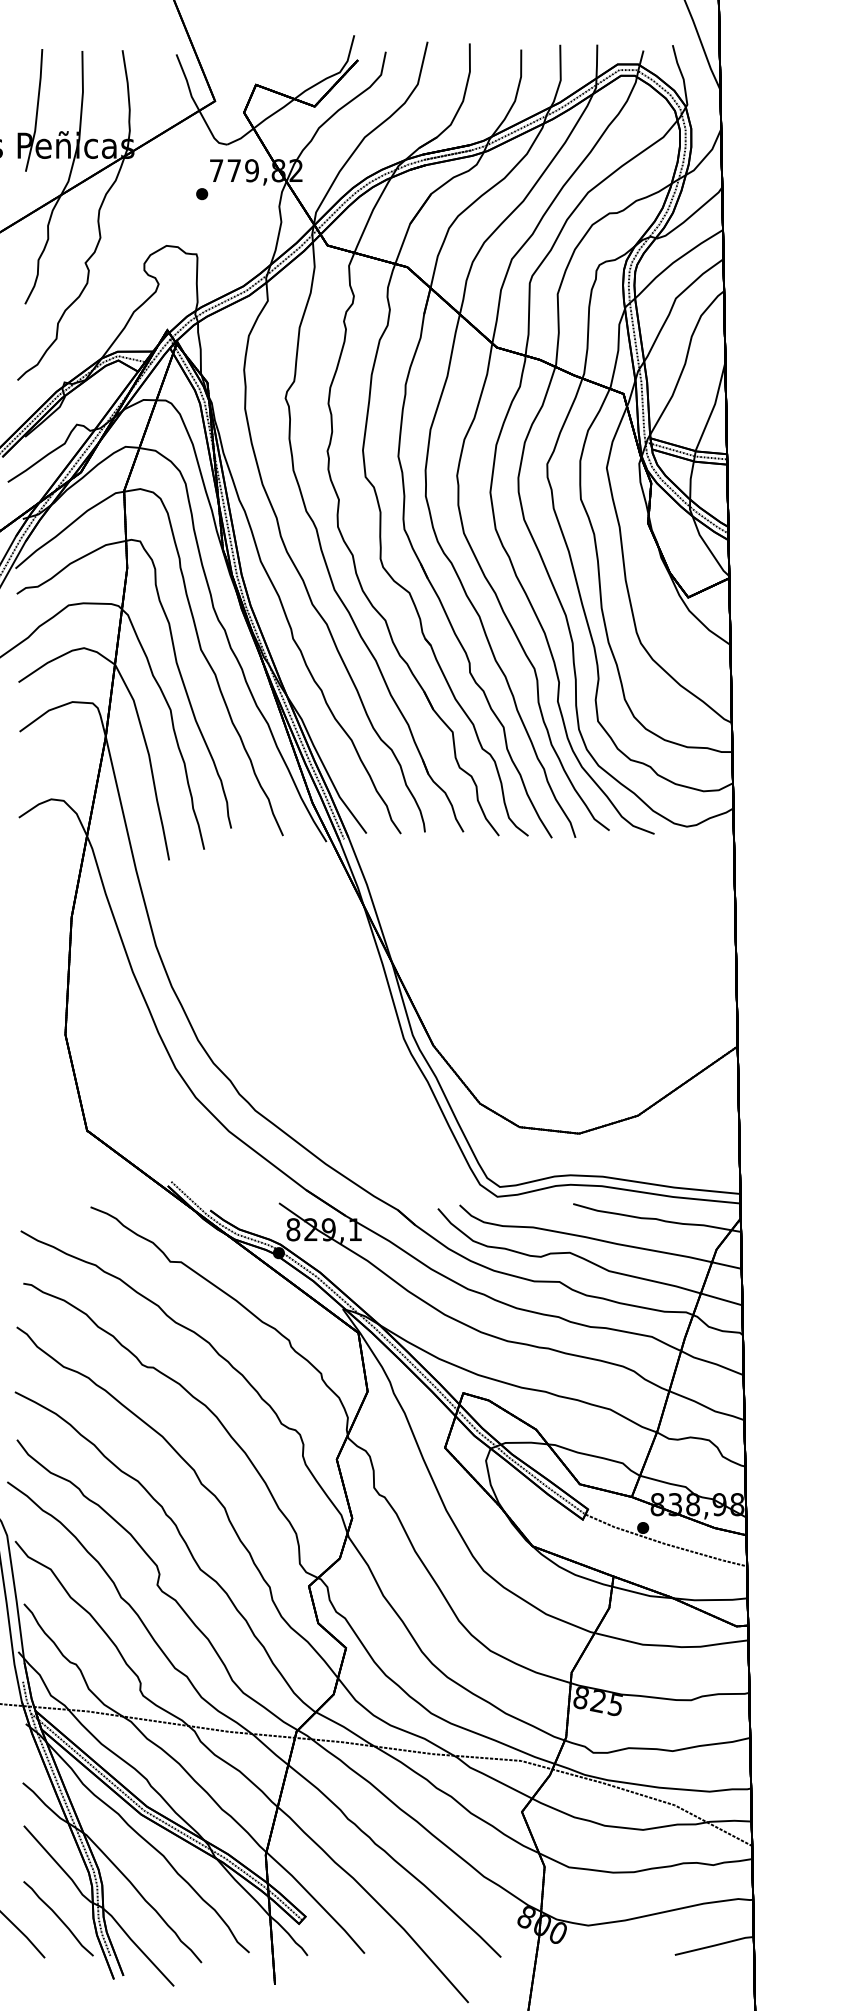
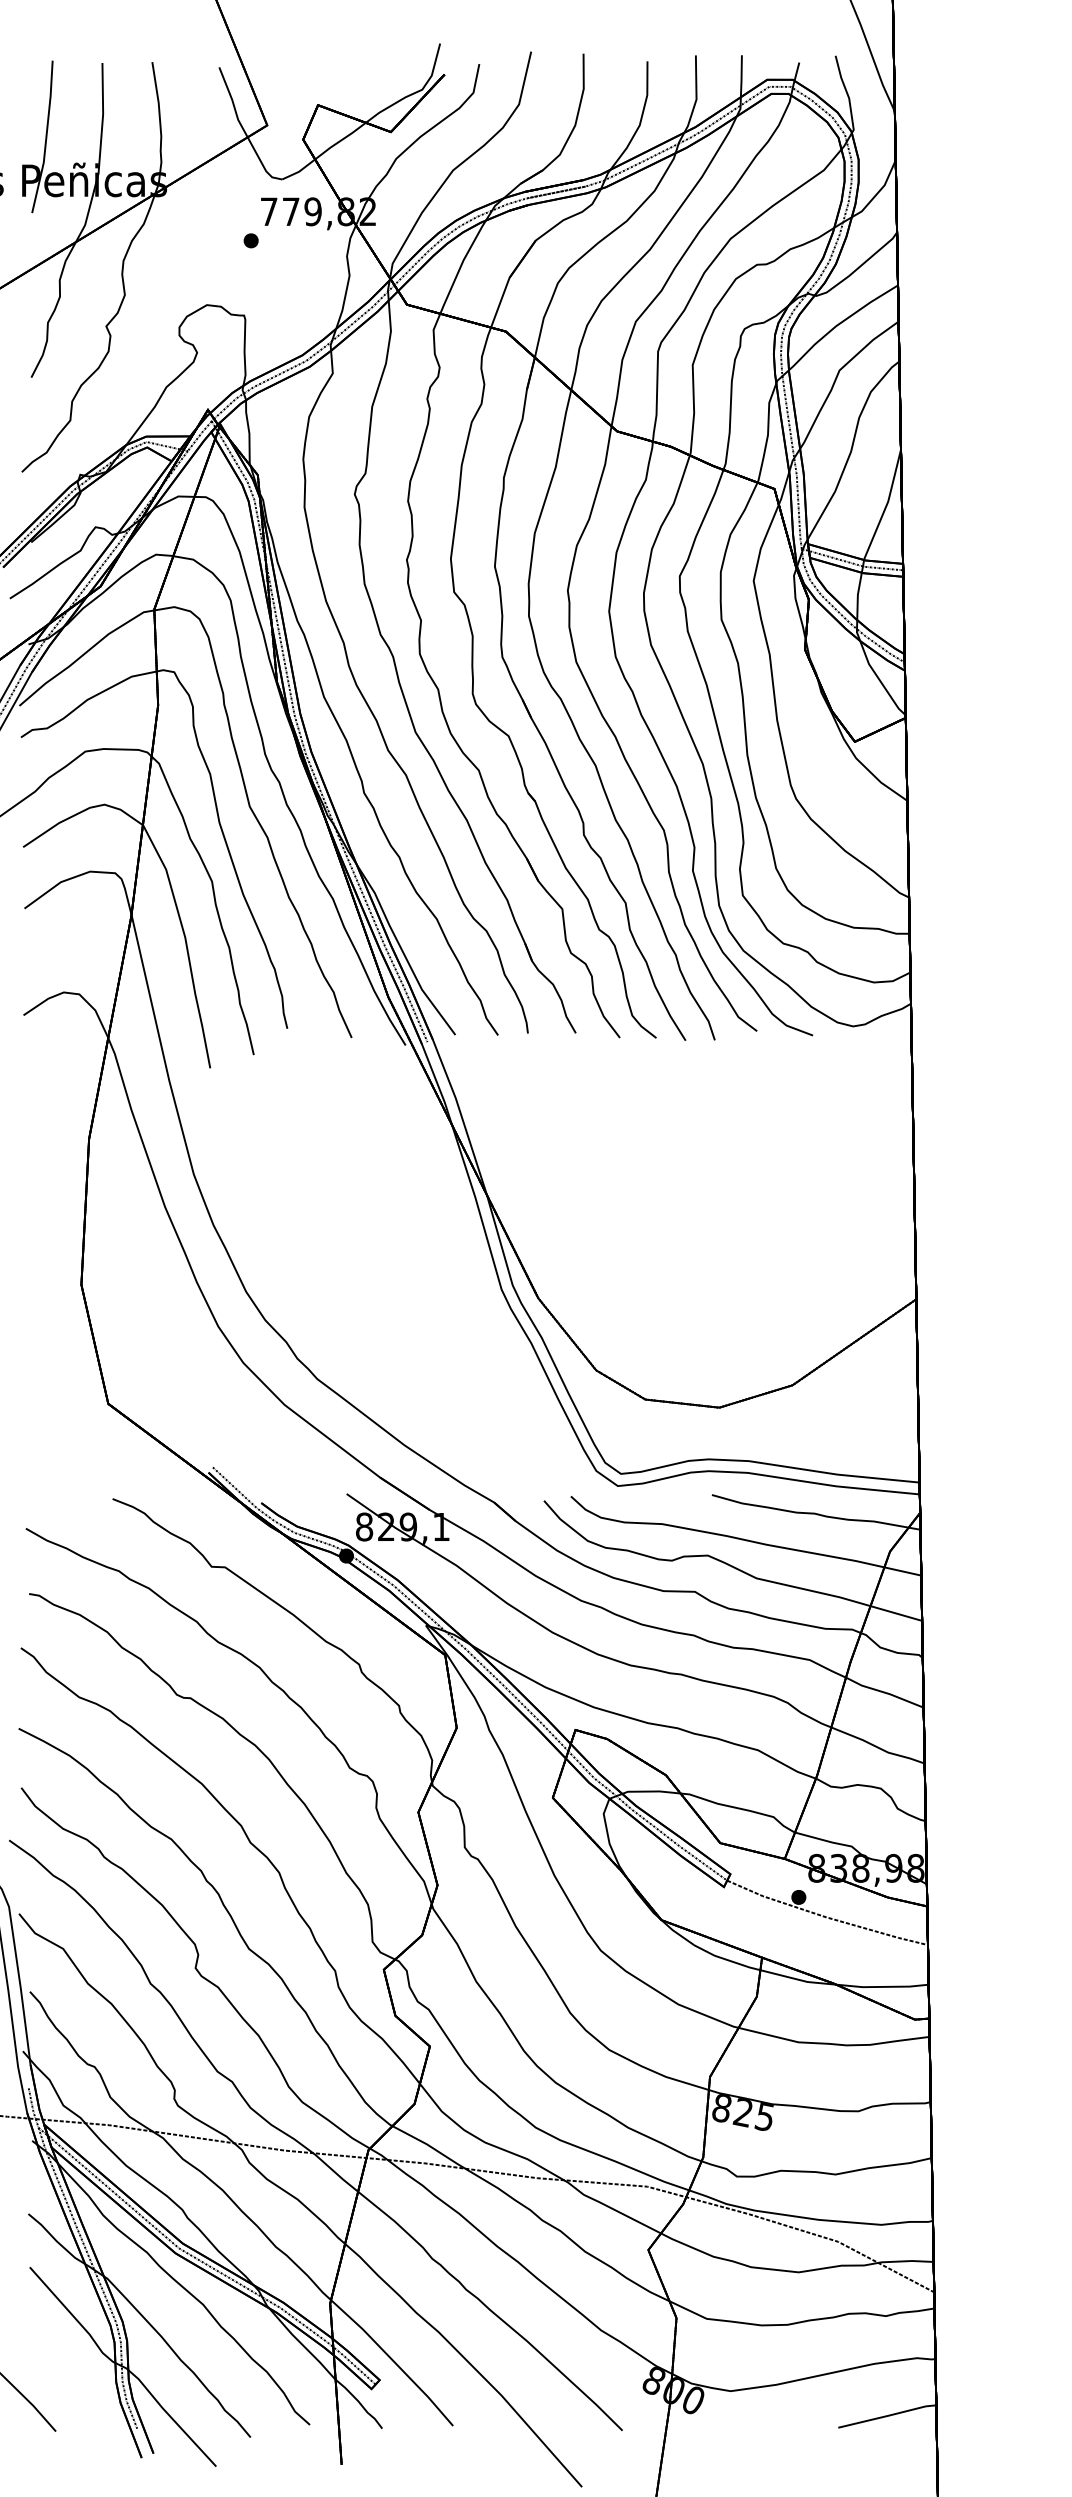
part: (58, 1918) -> (72, 2382), removed

